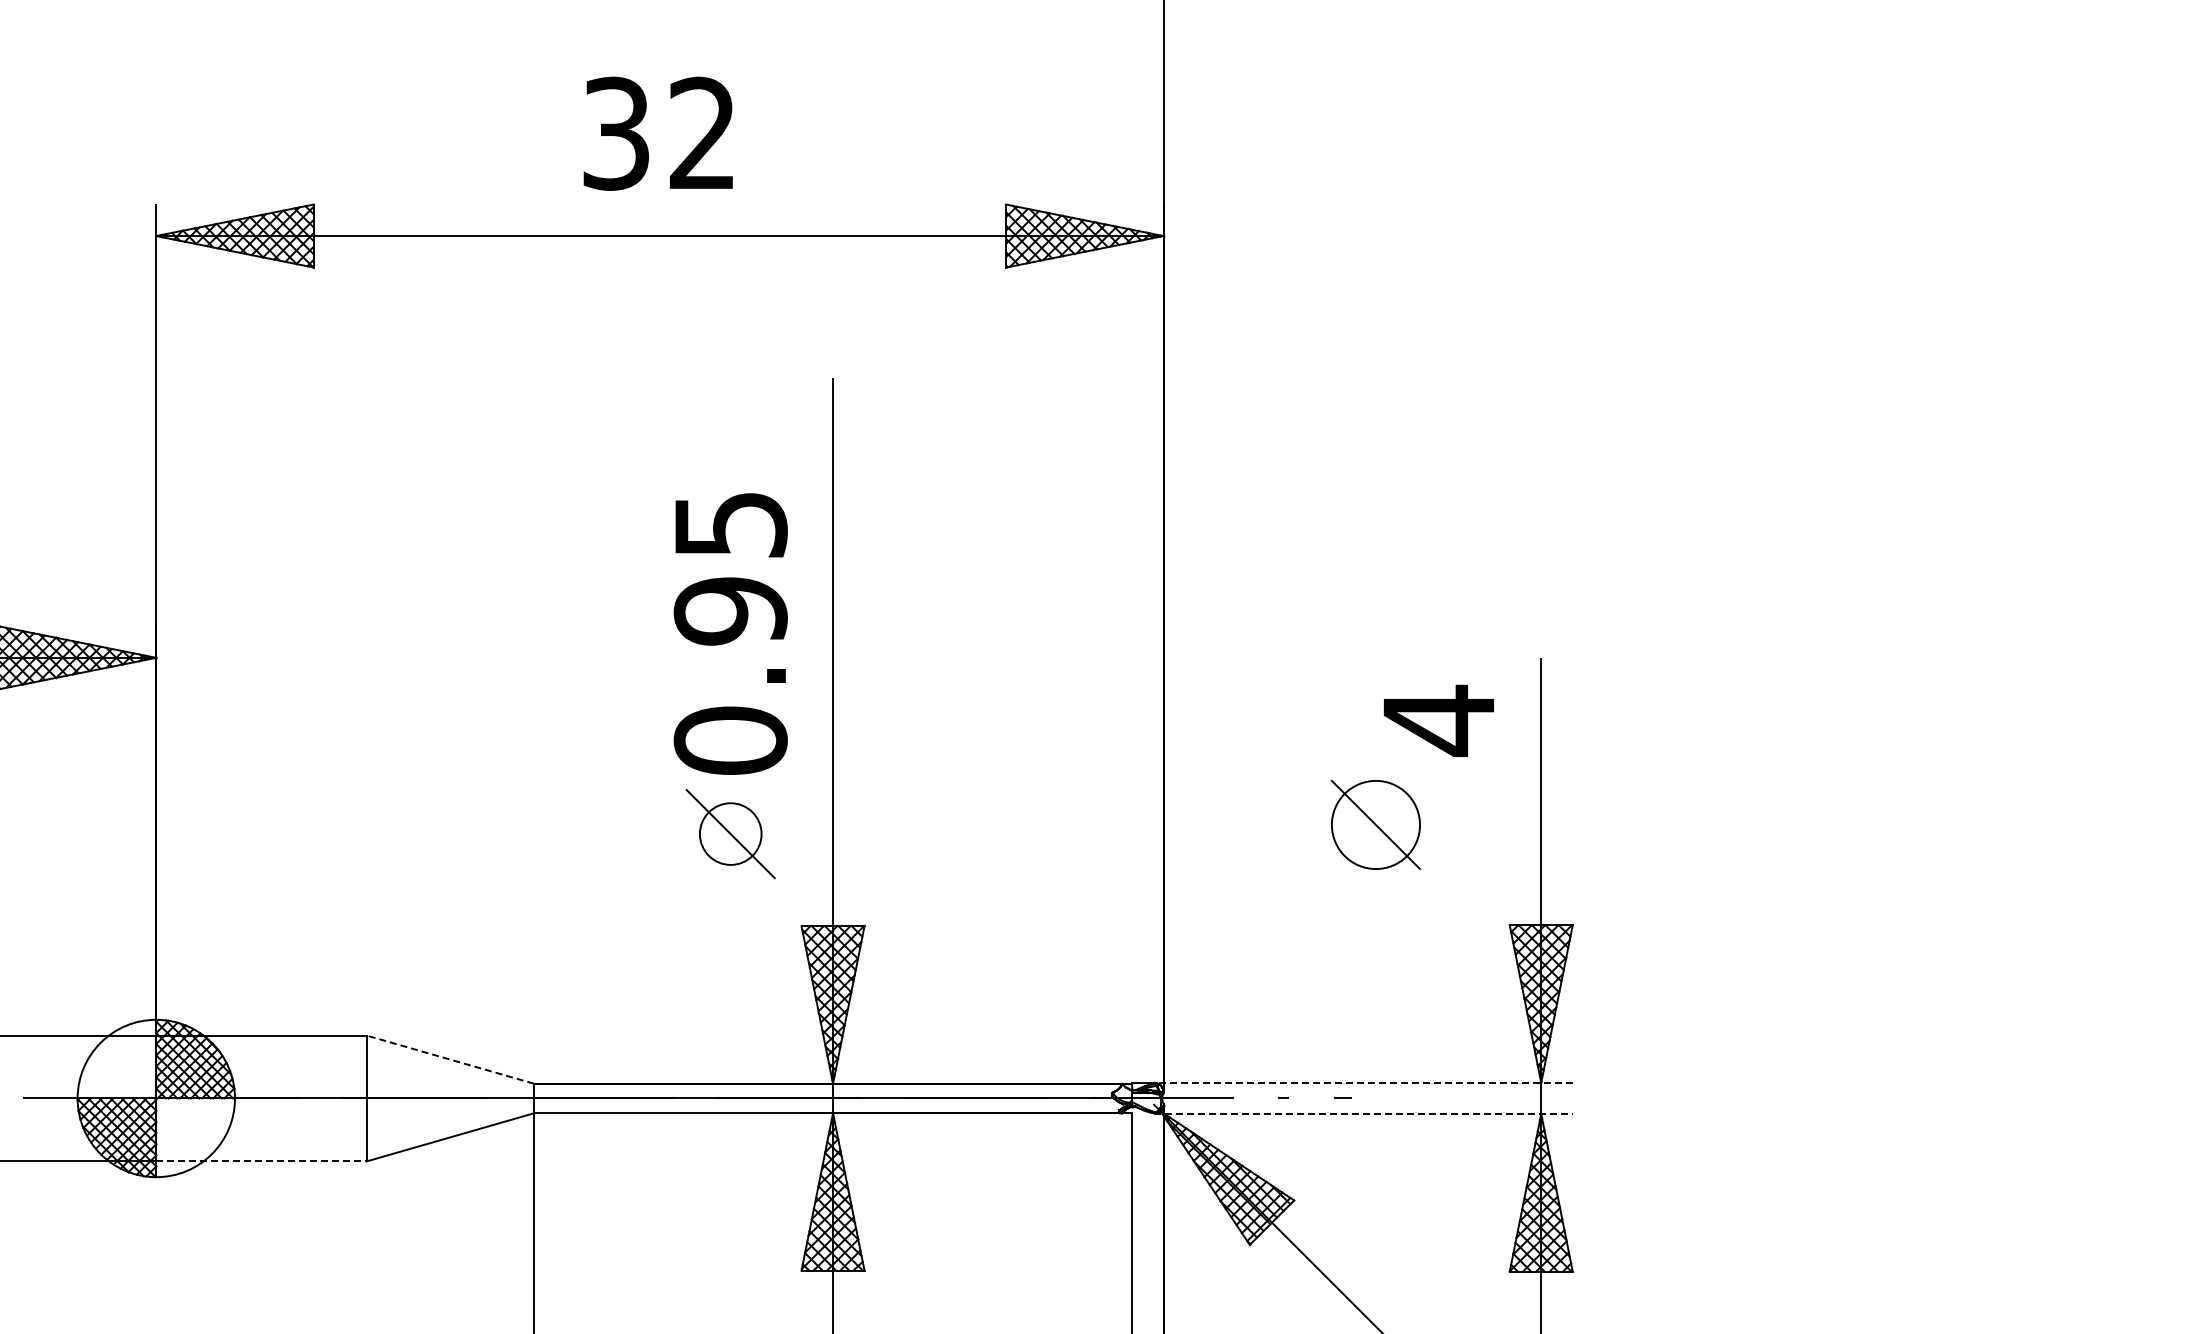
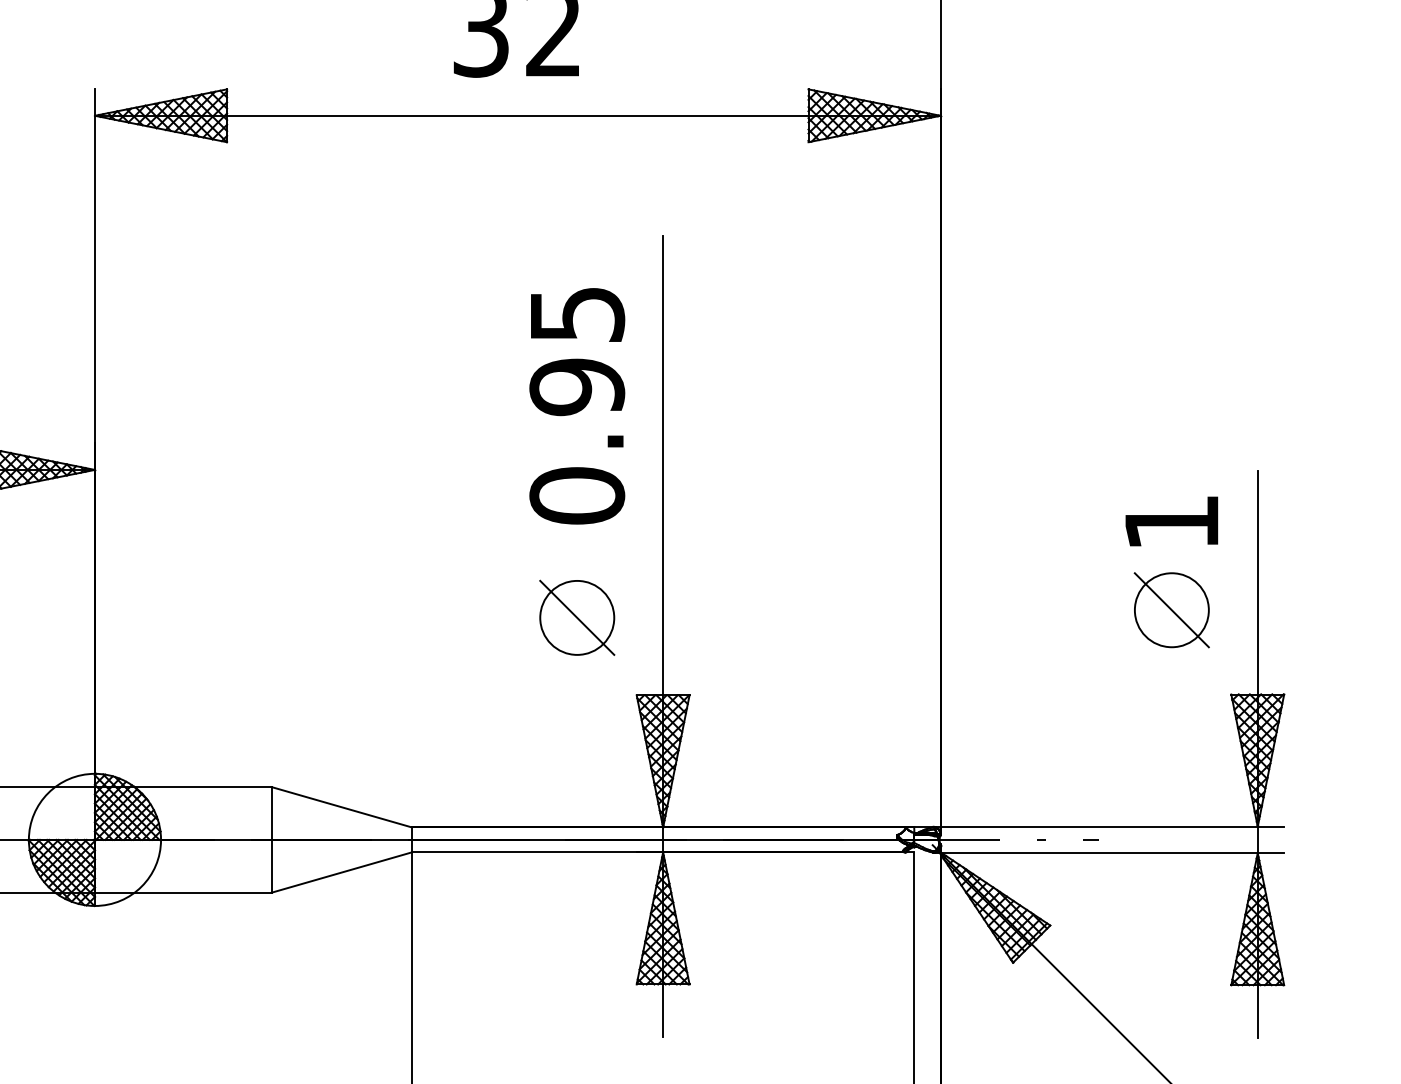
text: (730, 633) -> (577, 405), moved
text: (1438, 720) -> (1171, 522), 4 -> 1
part: (1375, 824) -> (1171, 609), moved
circle: (730, 834) -> (577, 618), size x1.43
line: (449, 1059) -> (341, 807), dashed -> solid
line: (1362, 1082) -> (1107, 826), dashed -> solid
line: (1363, 1114) -> (1108, 853), dashed -> solid
line: (261, 1161) -> (183, 892), dashed -> solid

